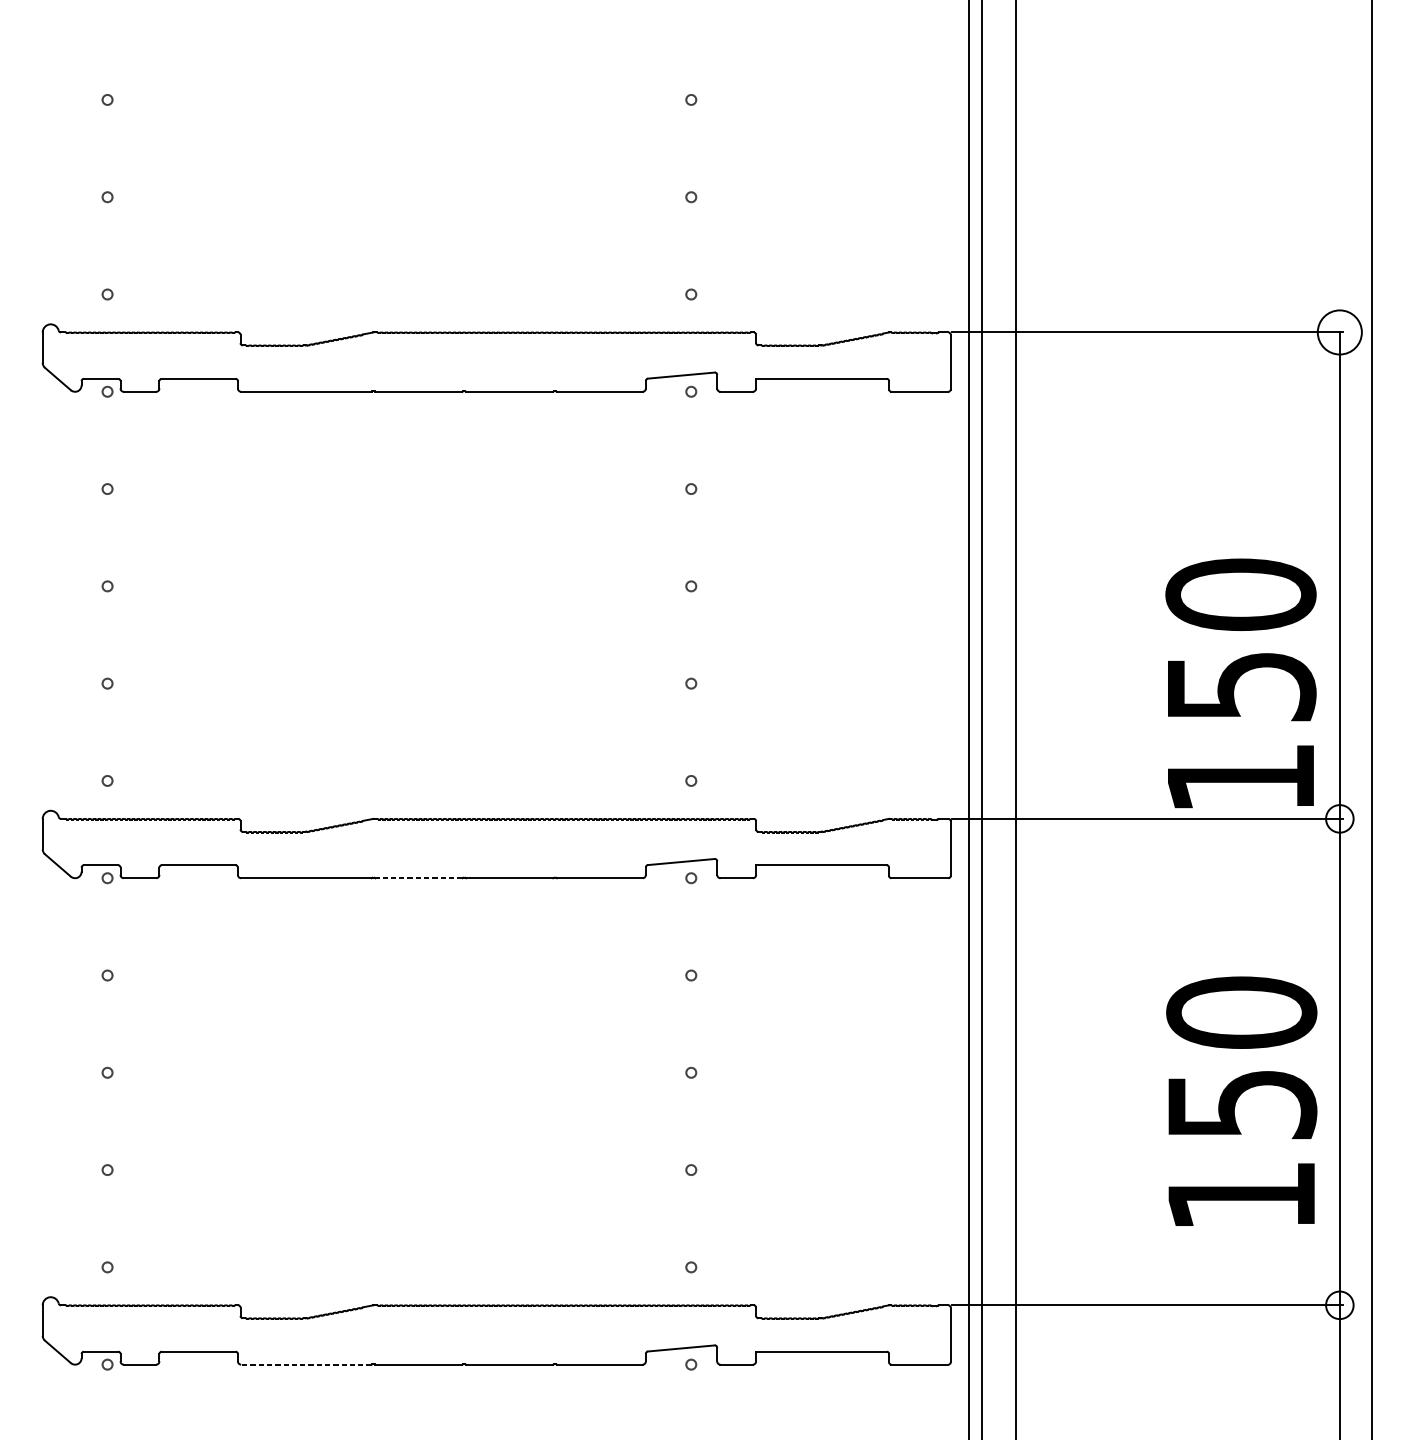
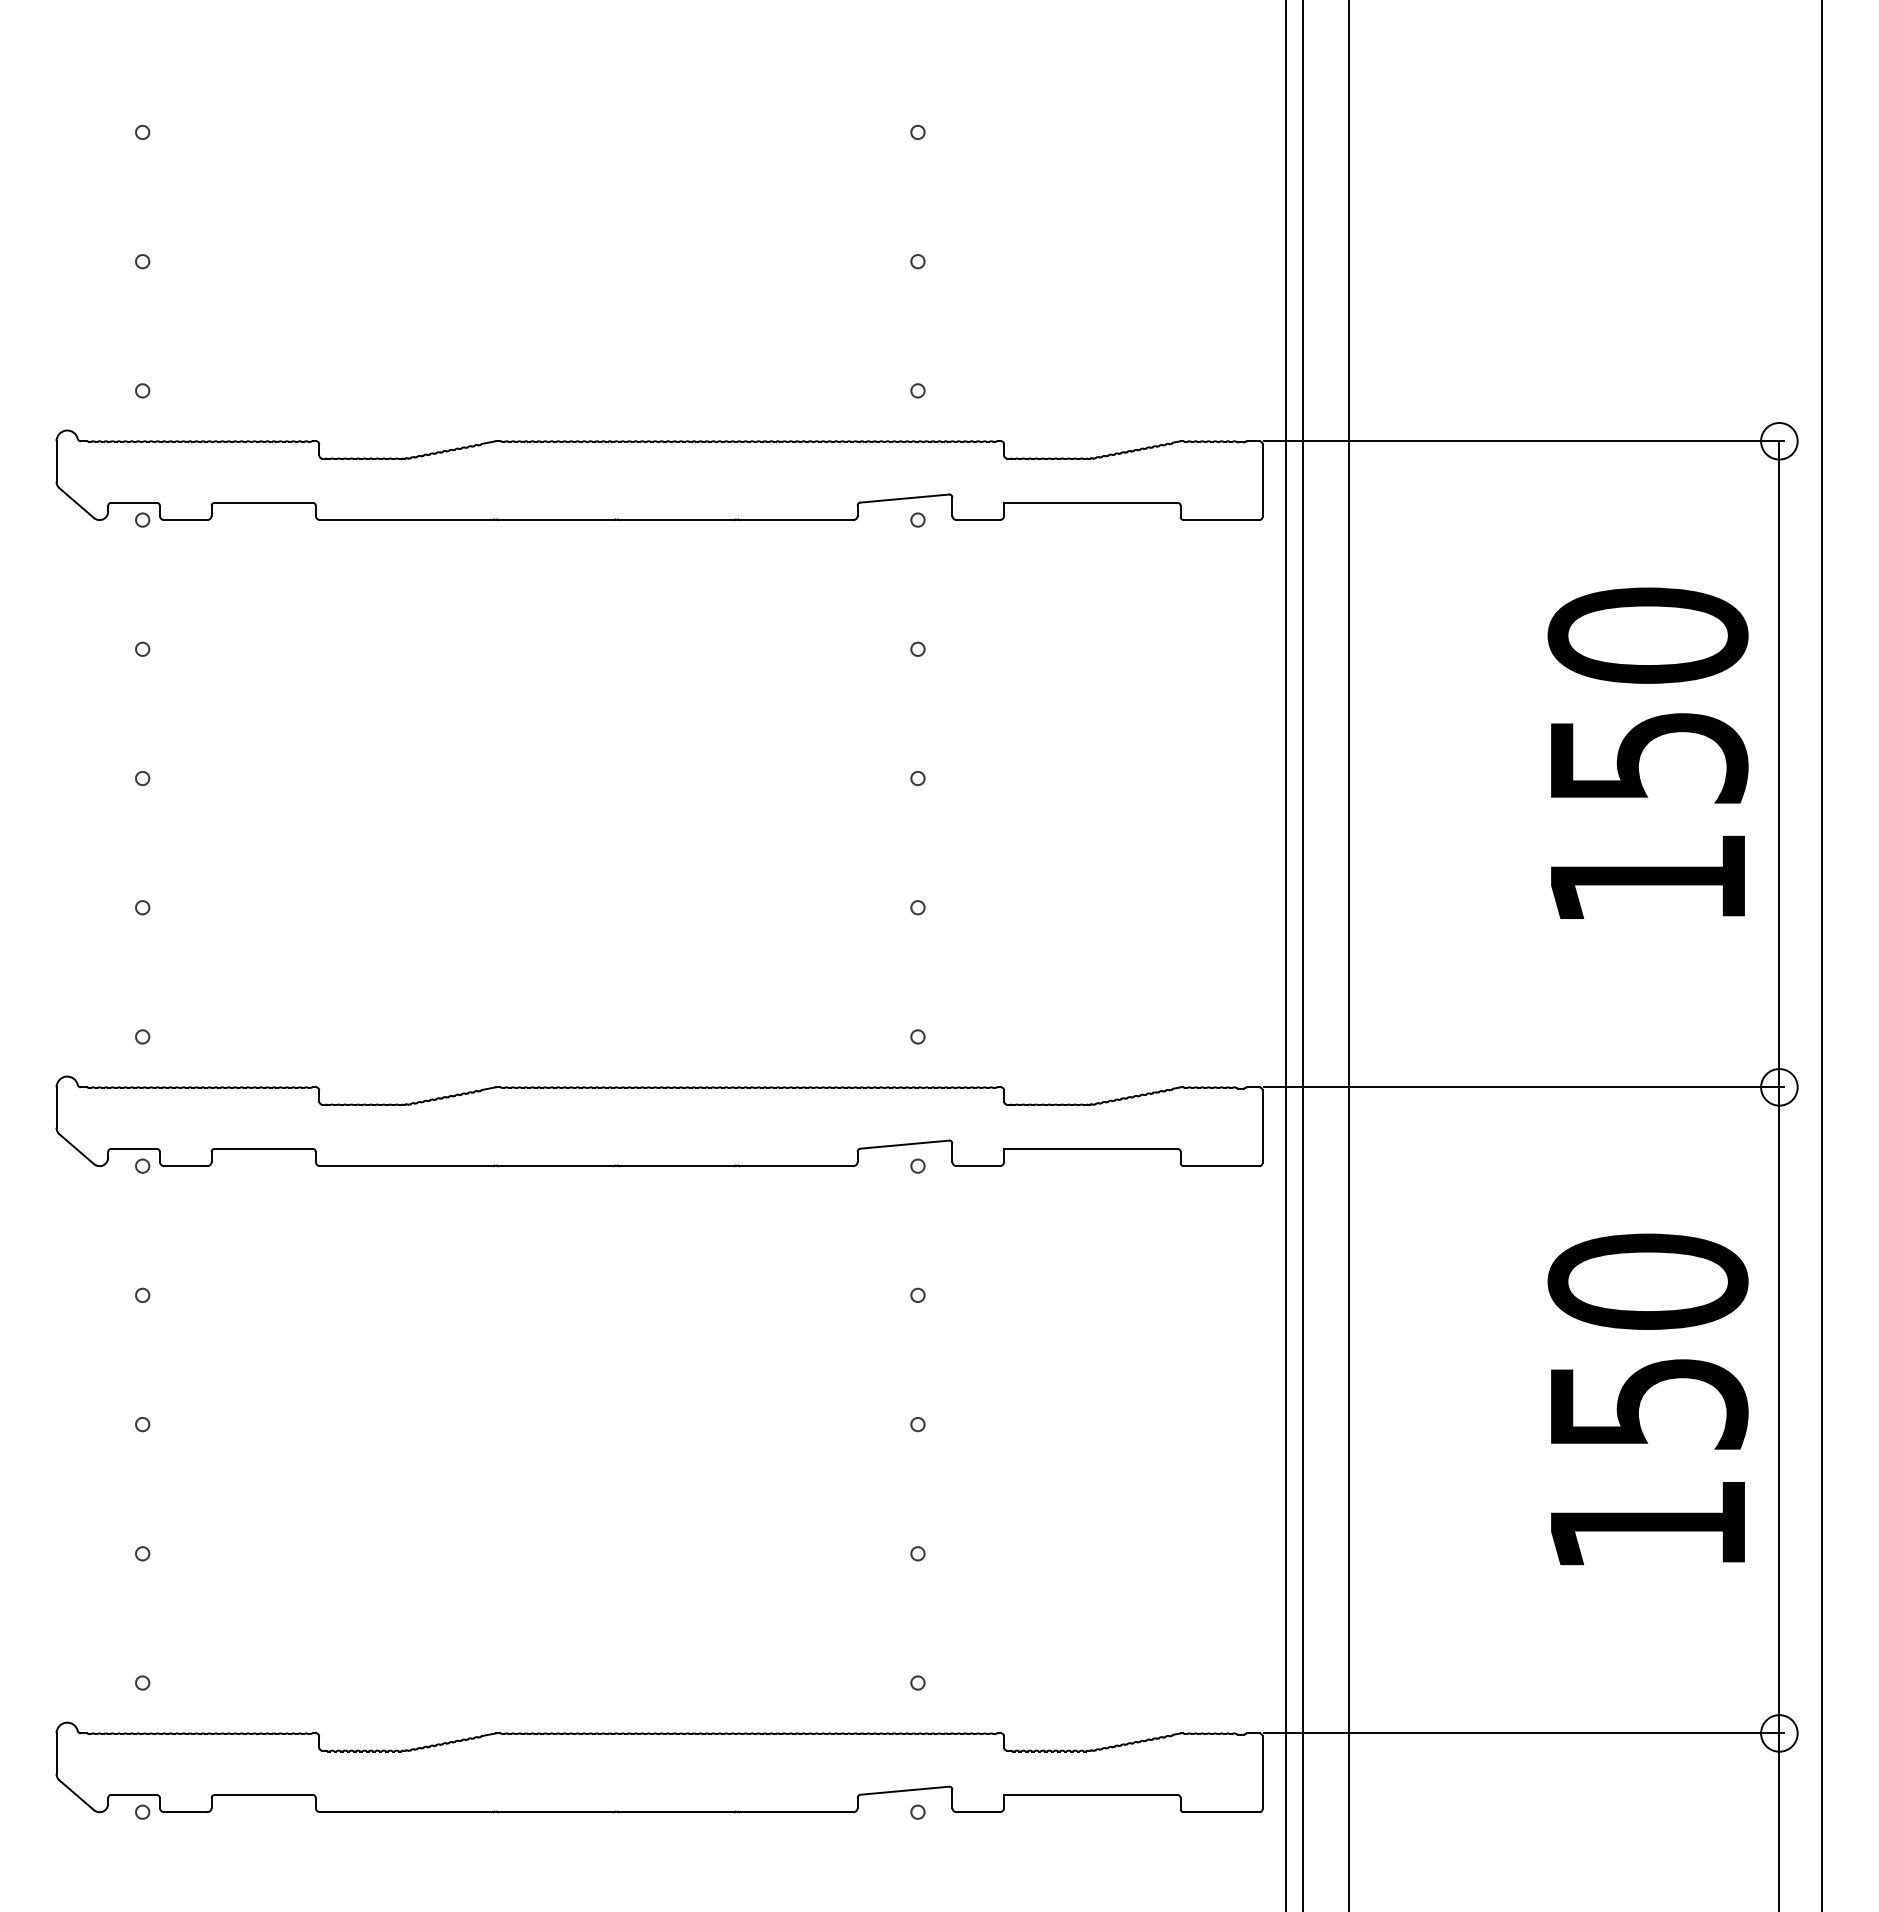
circle: (1339, 331) -> (1779, 440), size x0.62
text: (1240, 682) -> (1647, 752), moved
line: (419, 878) -> (556, 1166), dashed -> solid
text: (1241, 1101) -> (1647, 1399), moved
line: (306, 1364) -> (406, 1812), dashed -> solid

